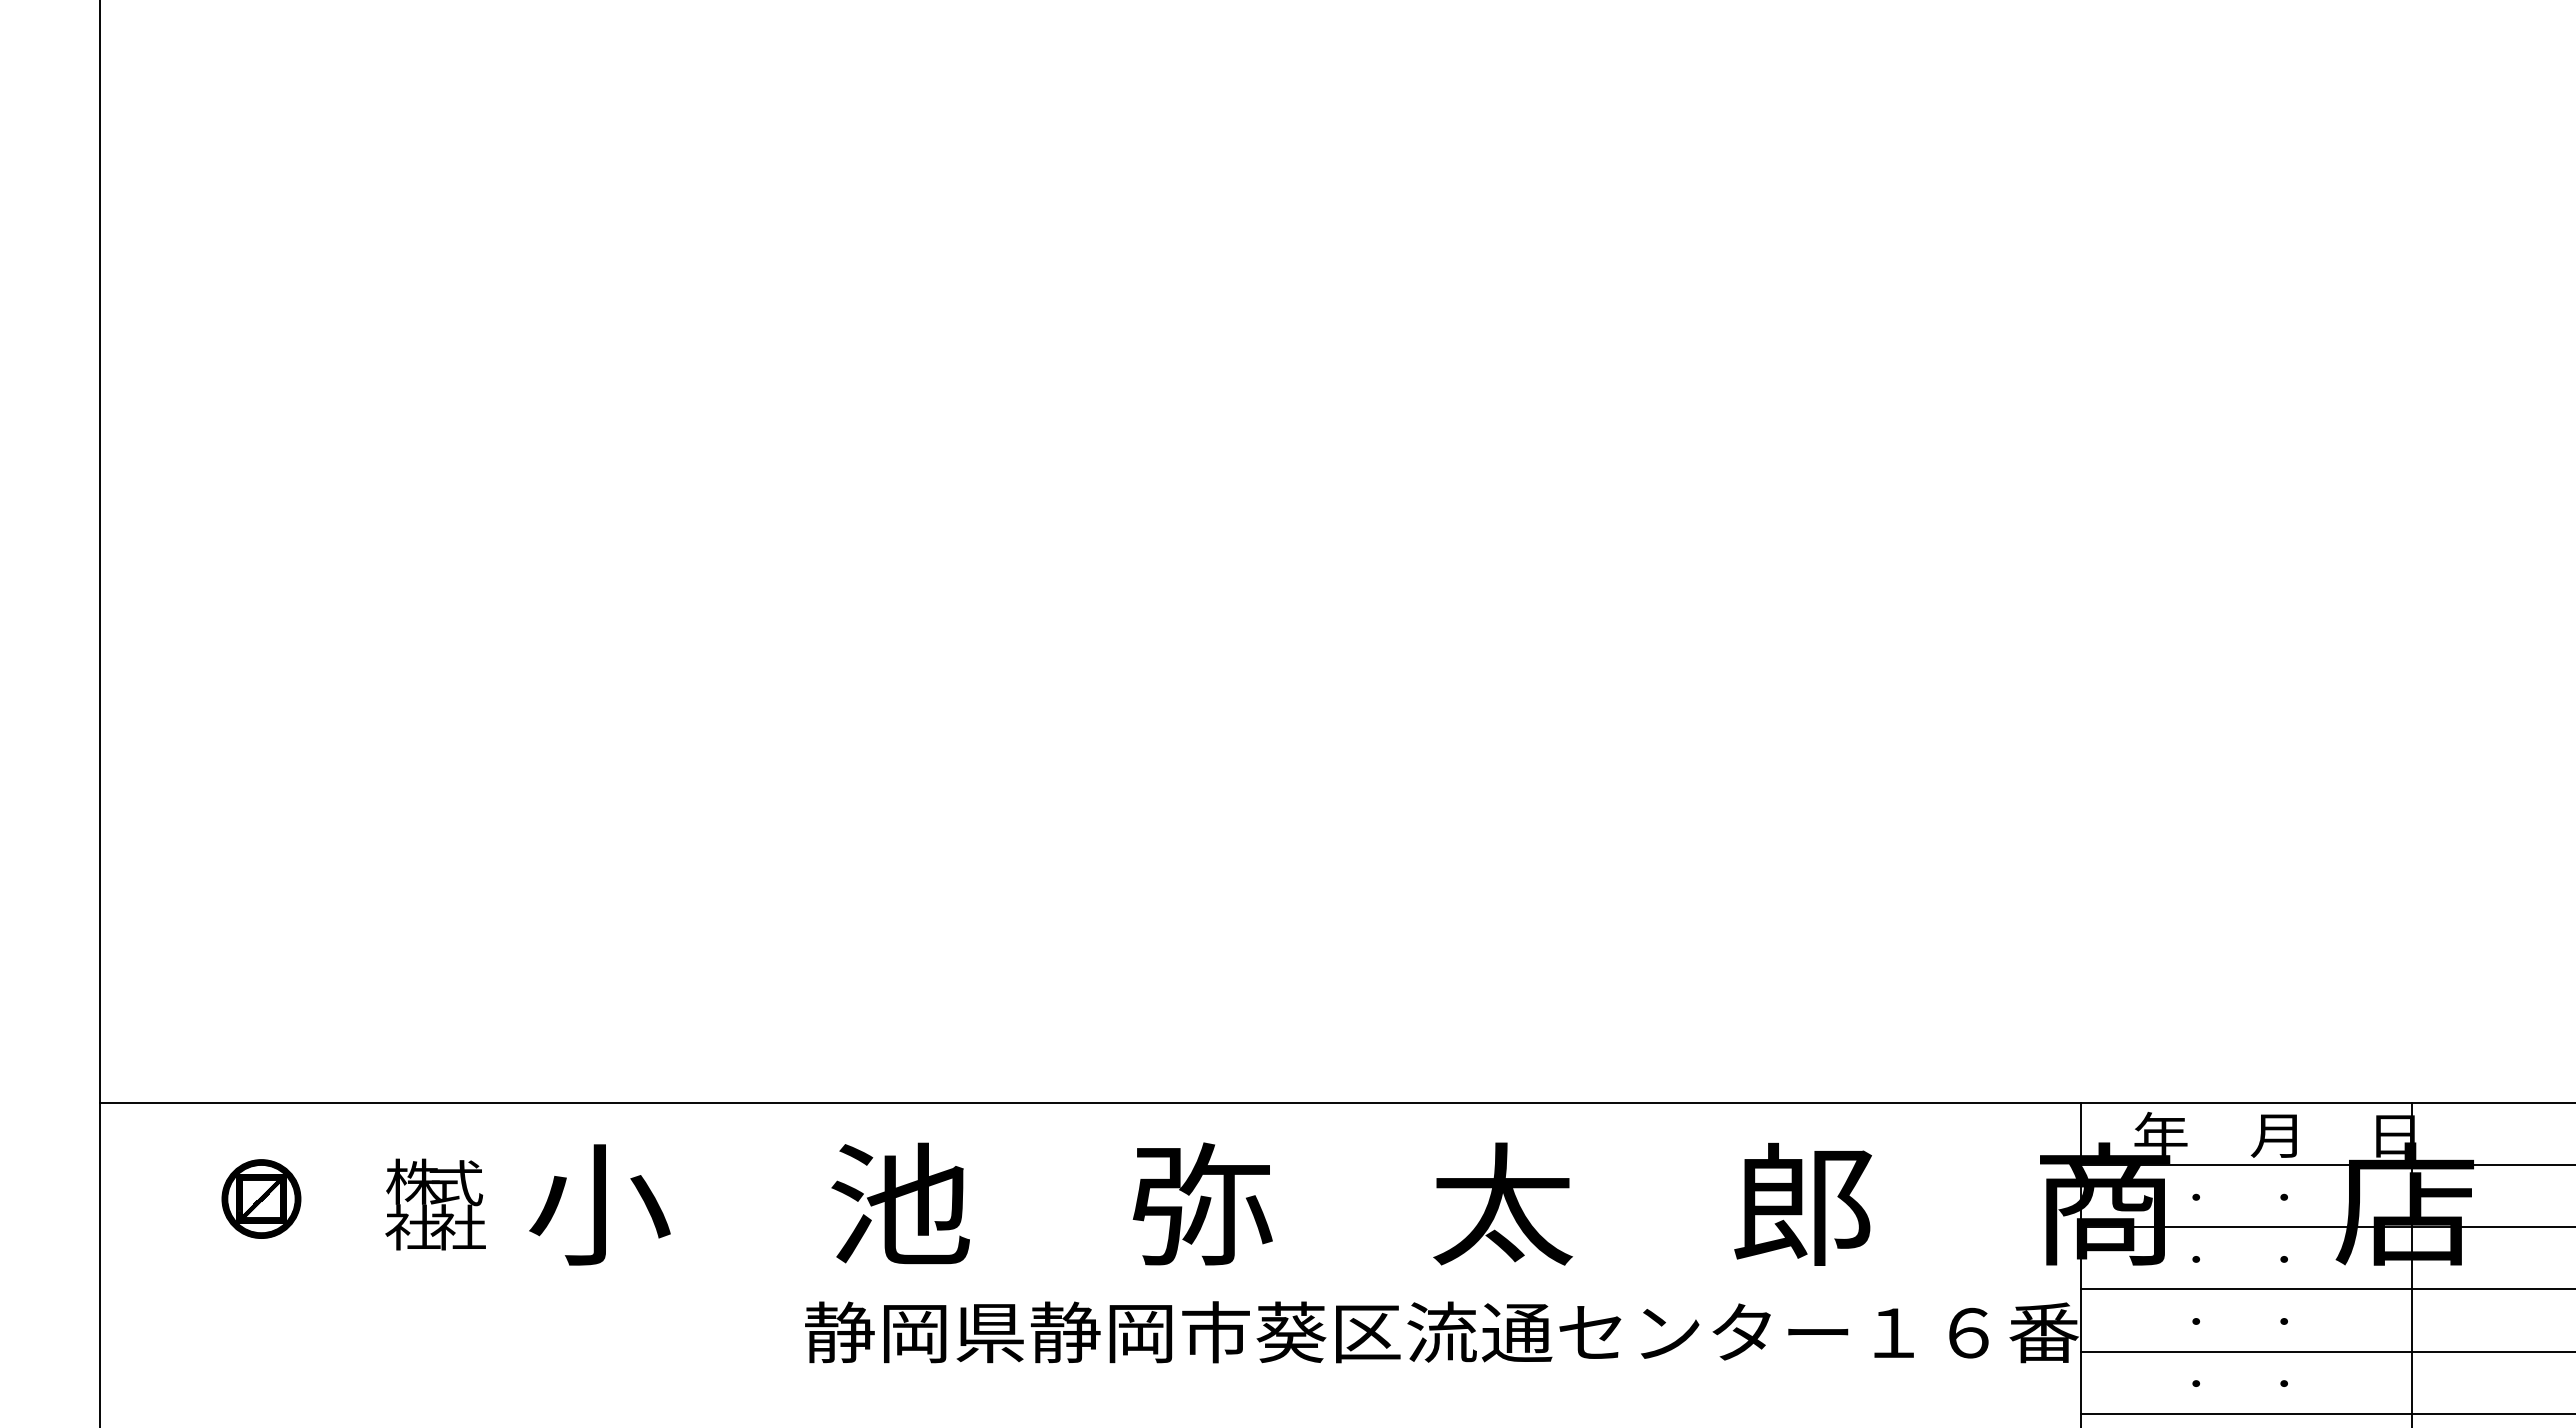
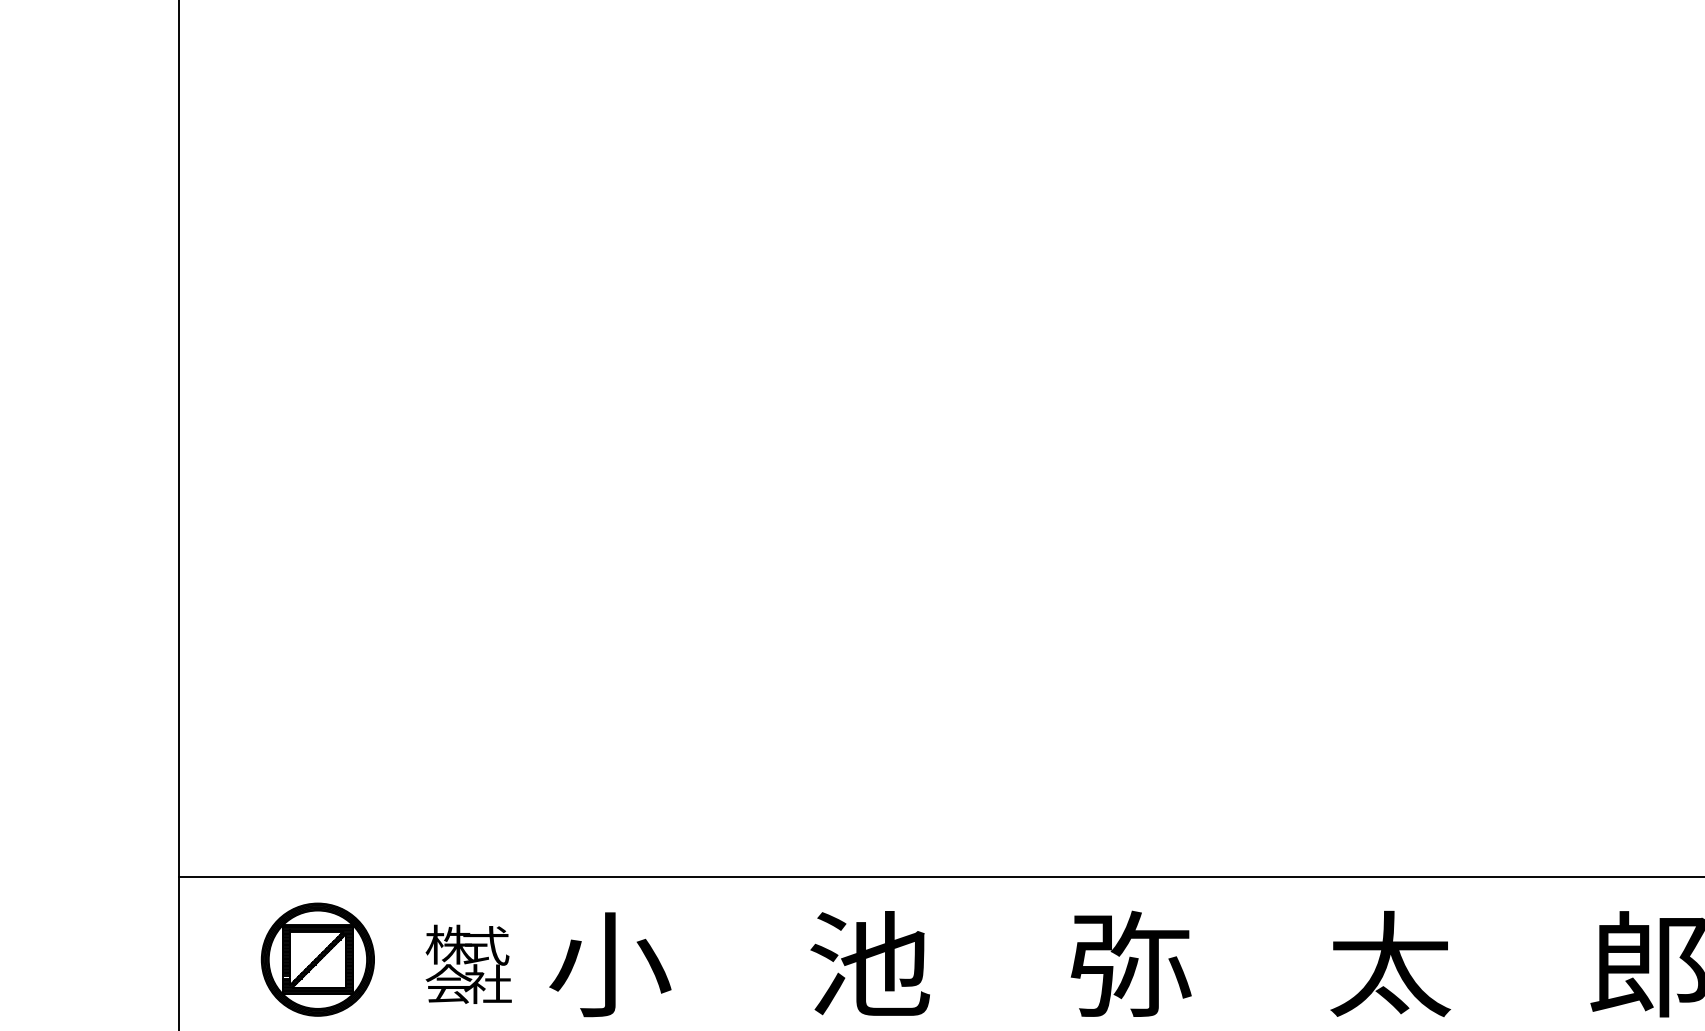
part: (261, 1198) -> (317, 959), size x1.67
text: (412, 1227) -> (448, 984), 社 -> 会

